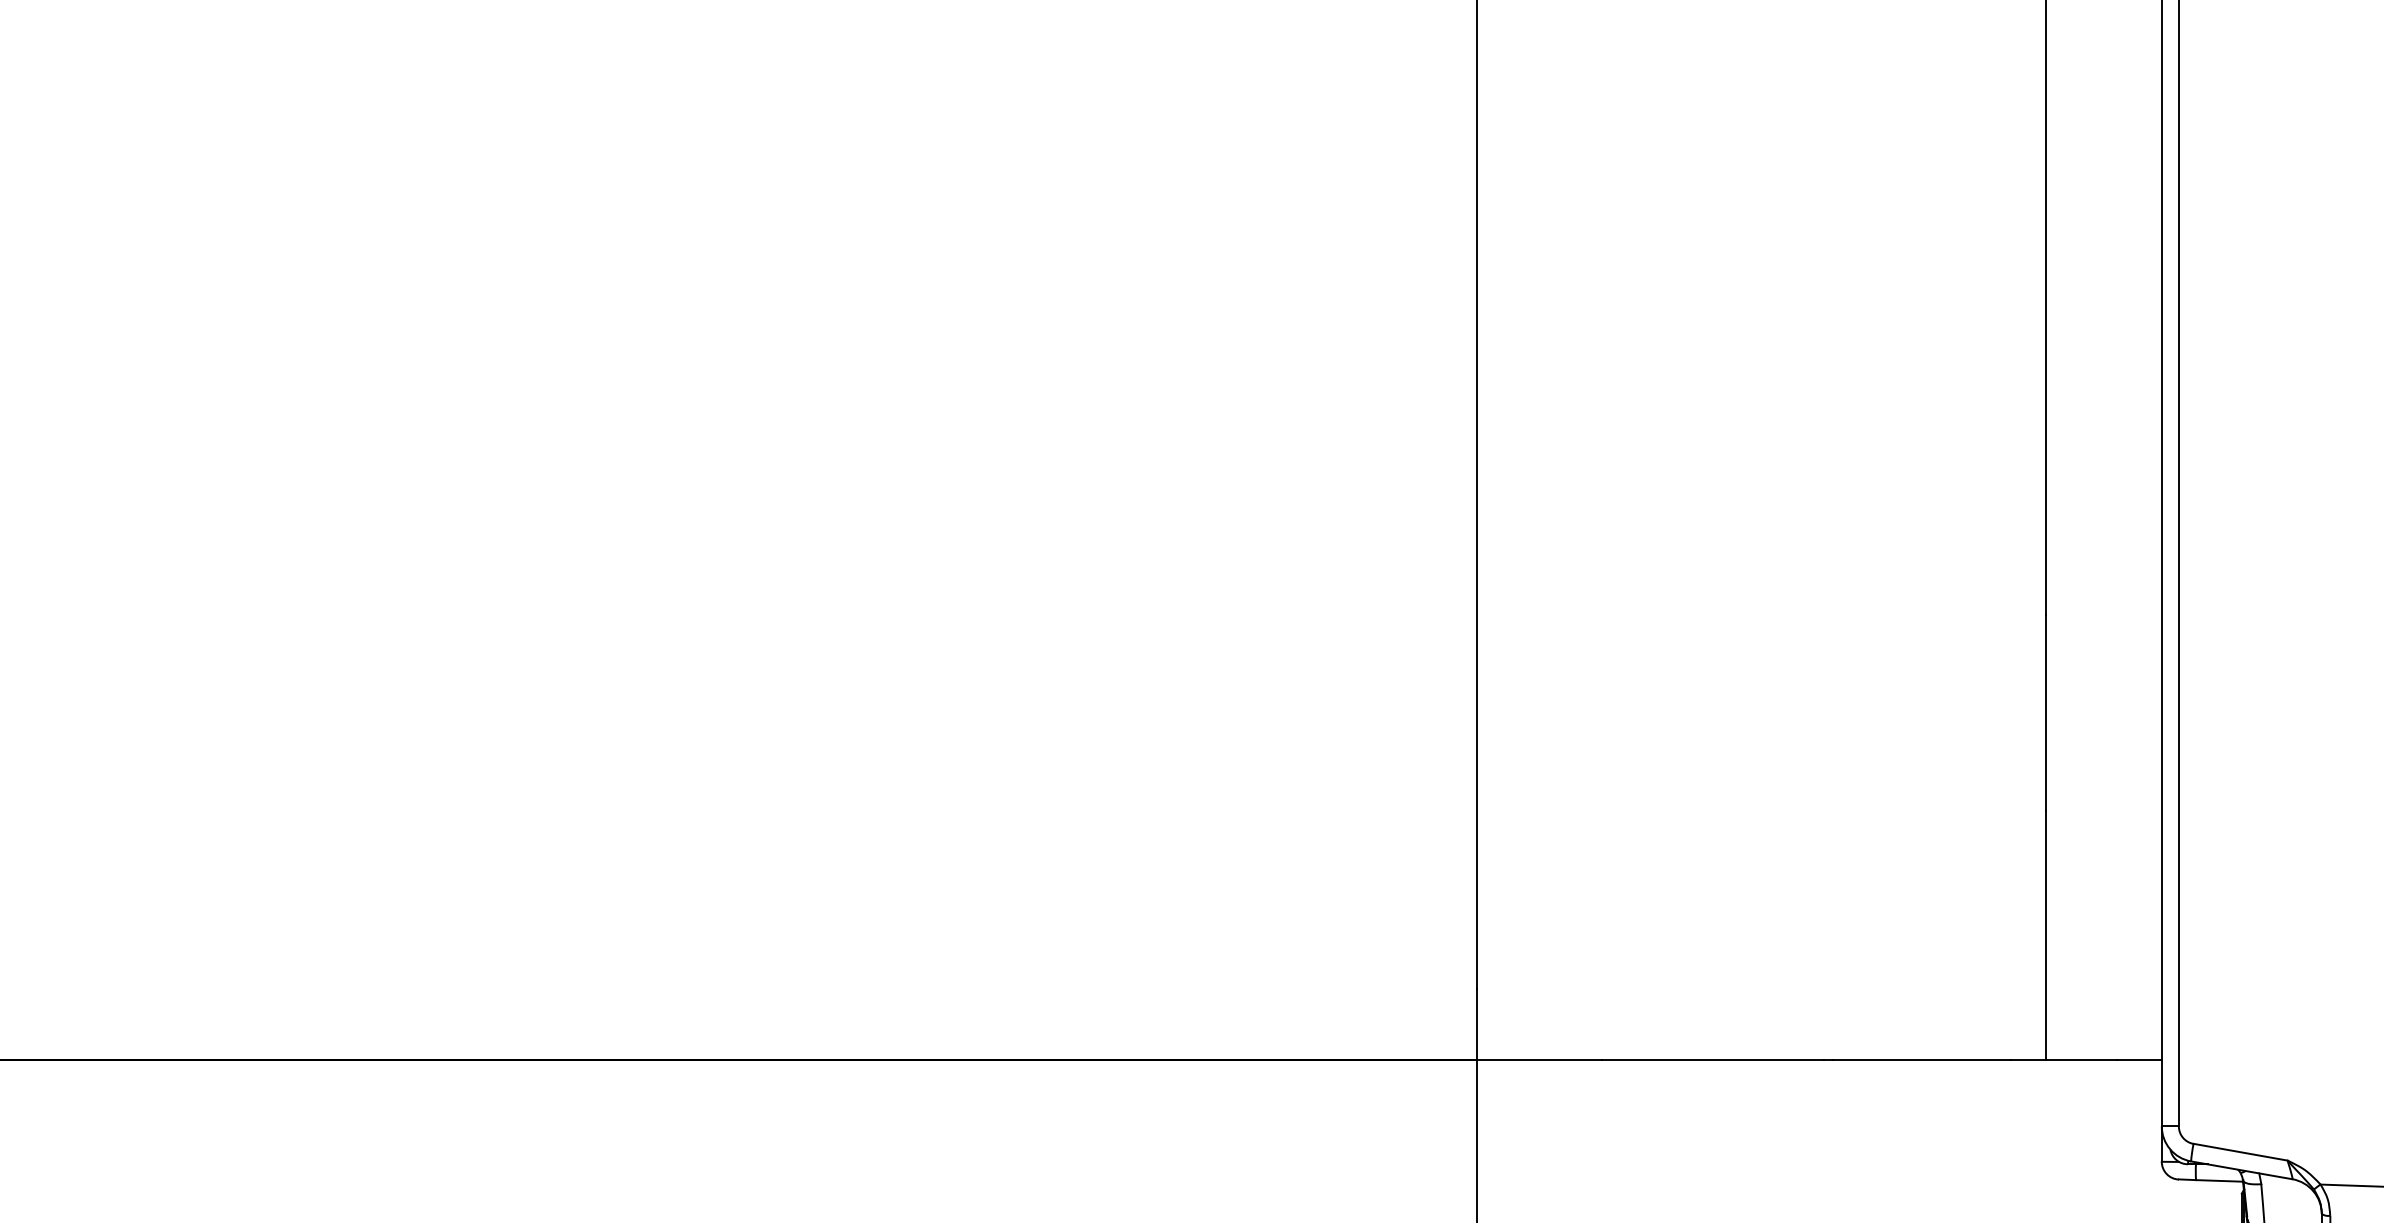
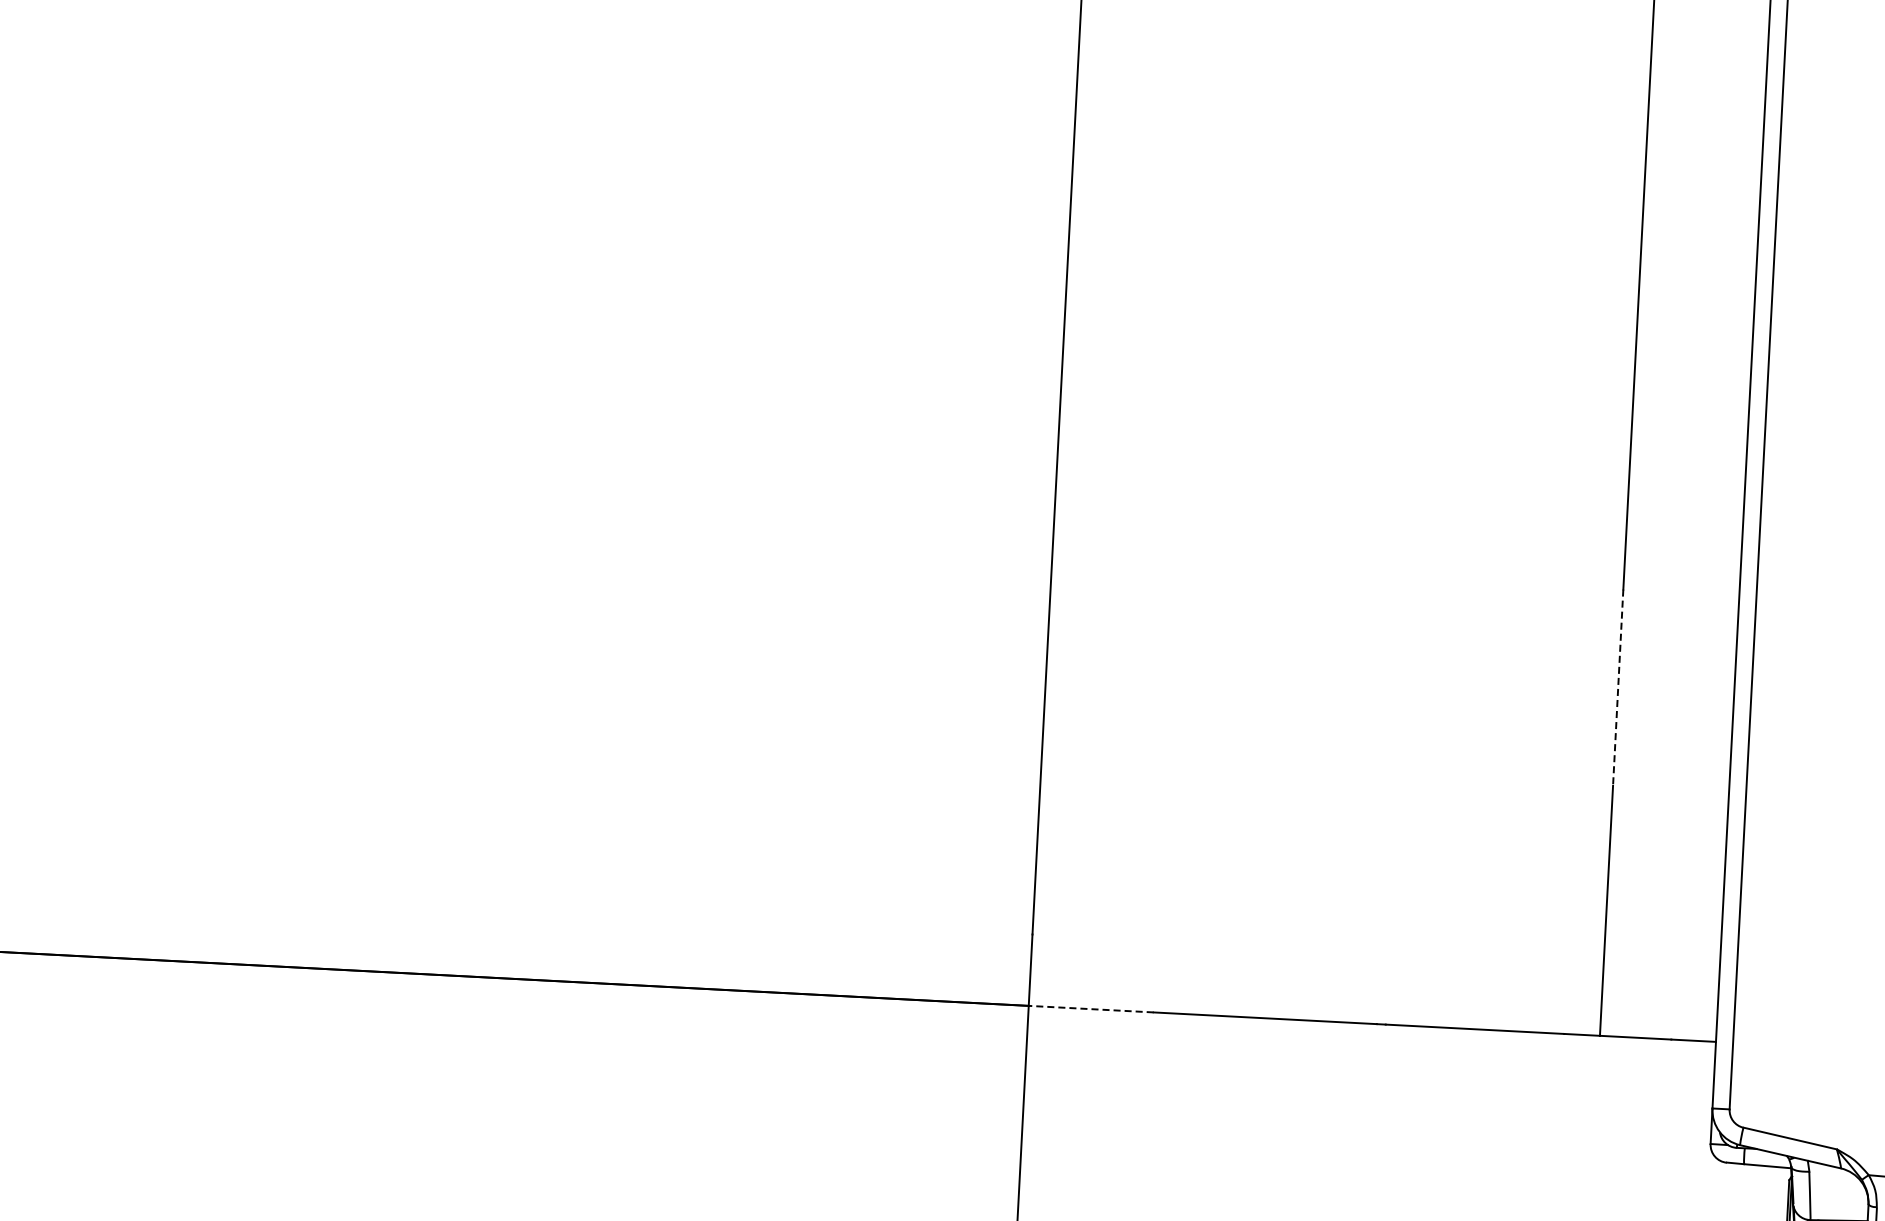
line: (2046, 713) -> (1618, 687), solid -> dashed
line: (1538, 1060) -> (1090, 1009), solid -> dashed

